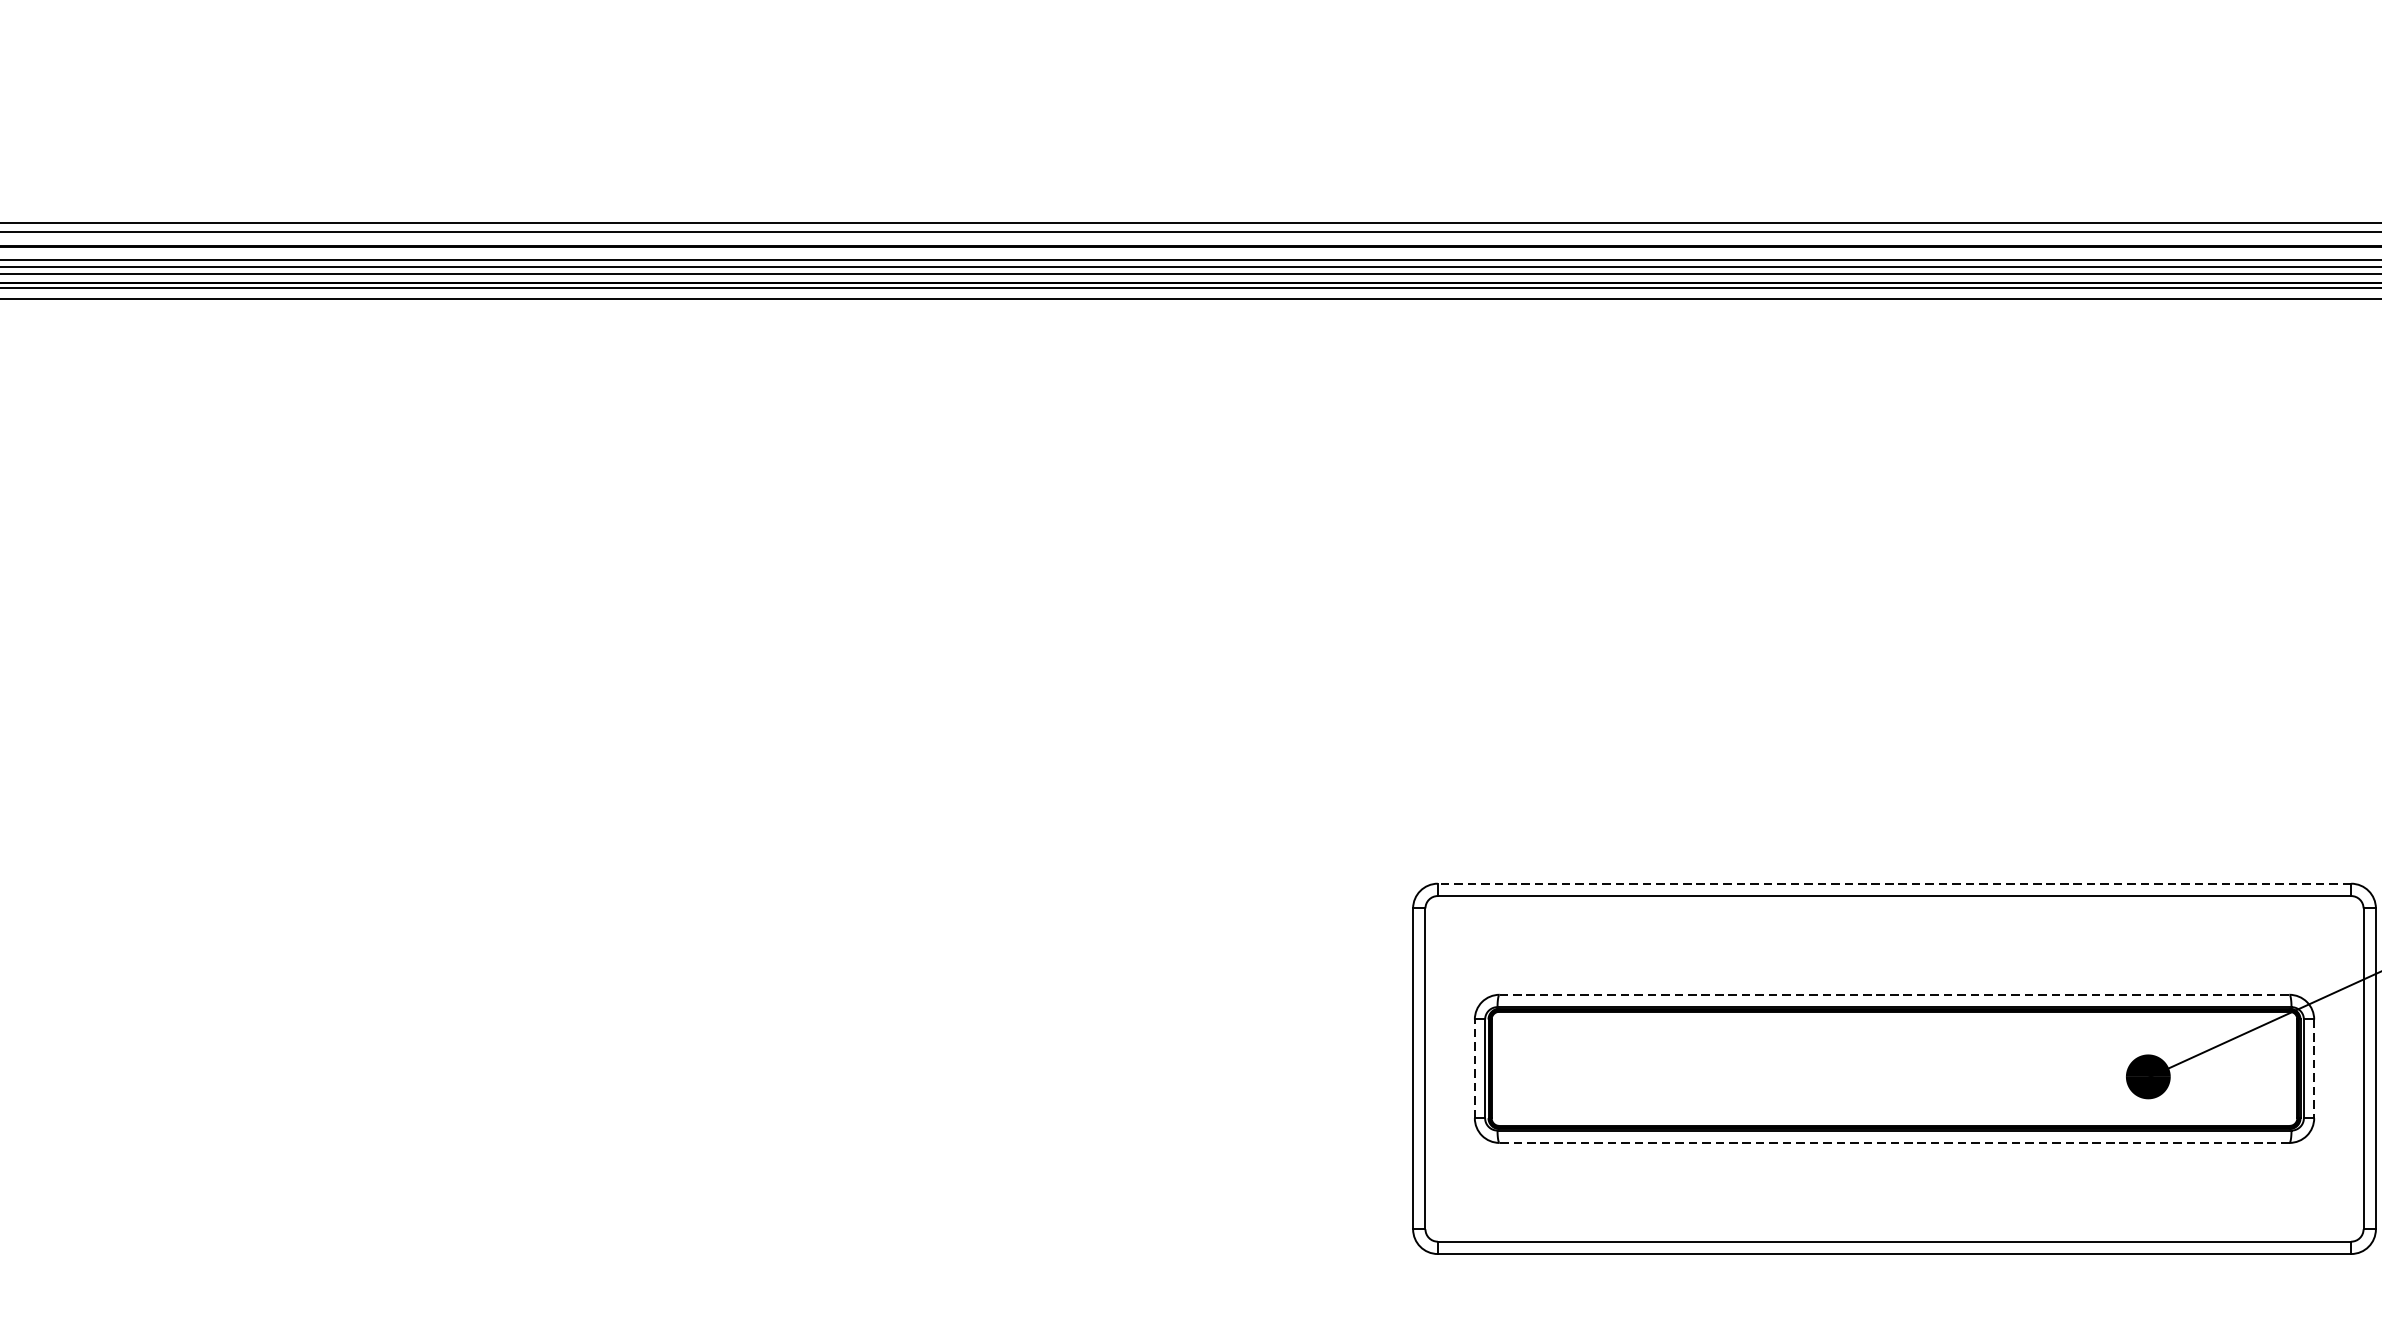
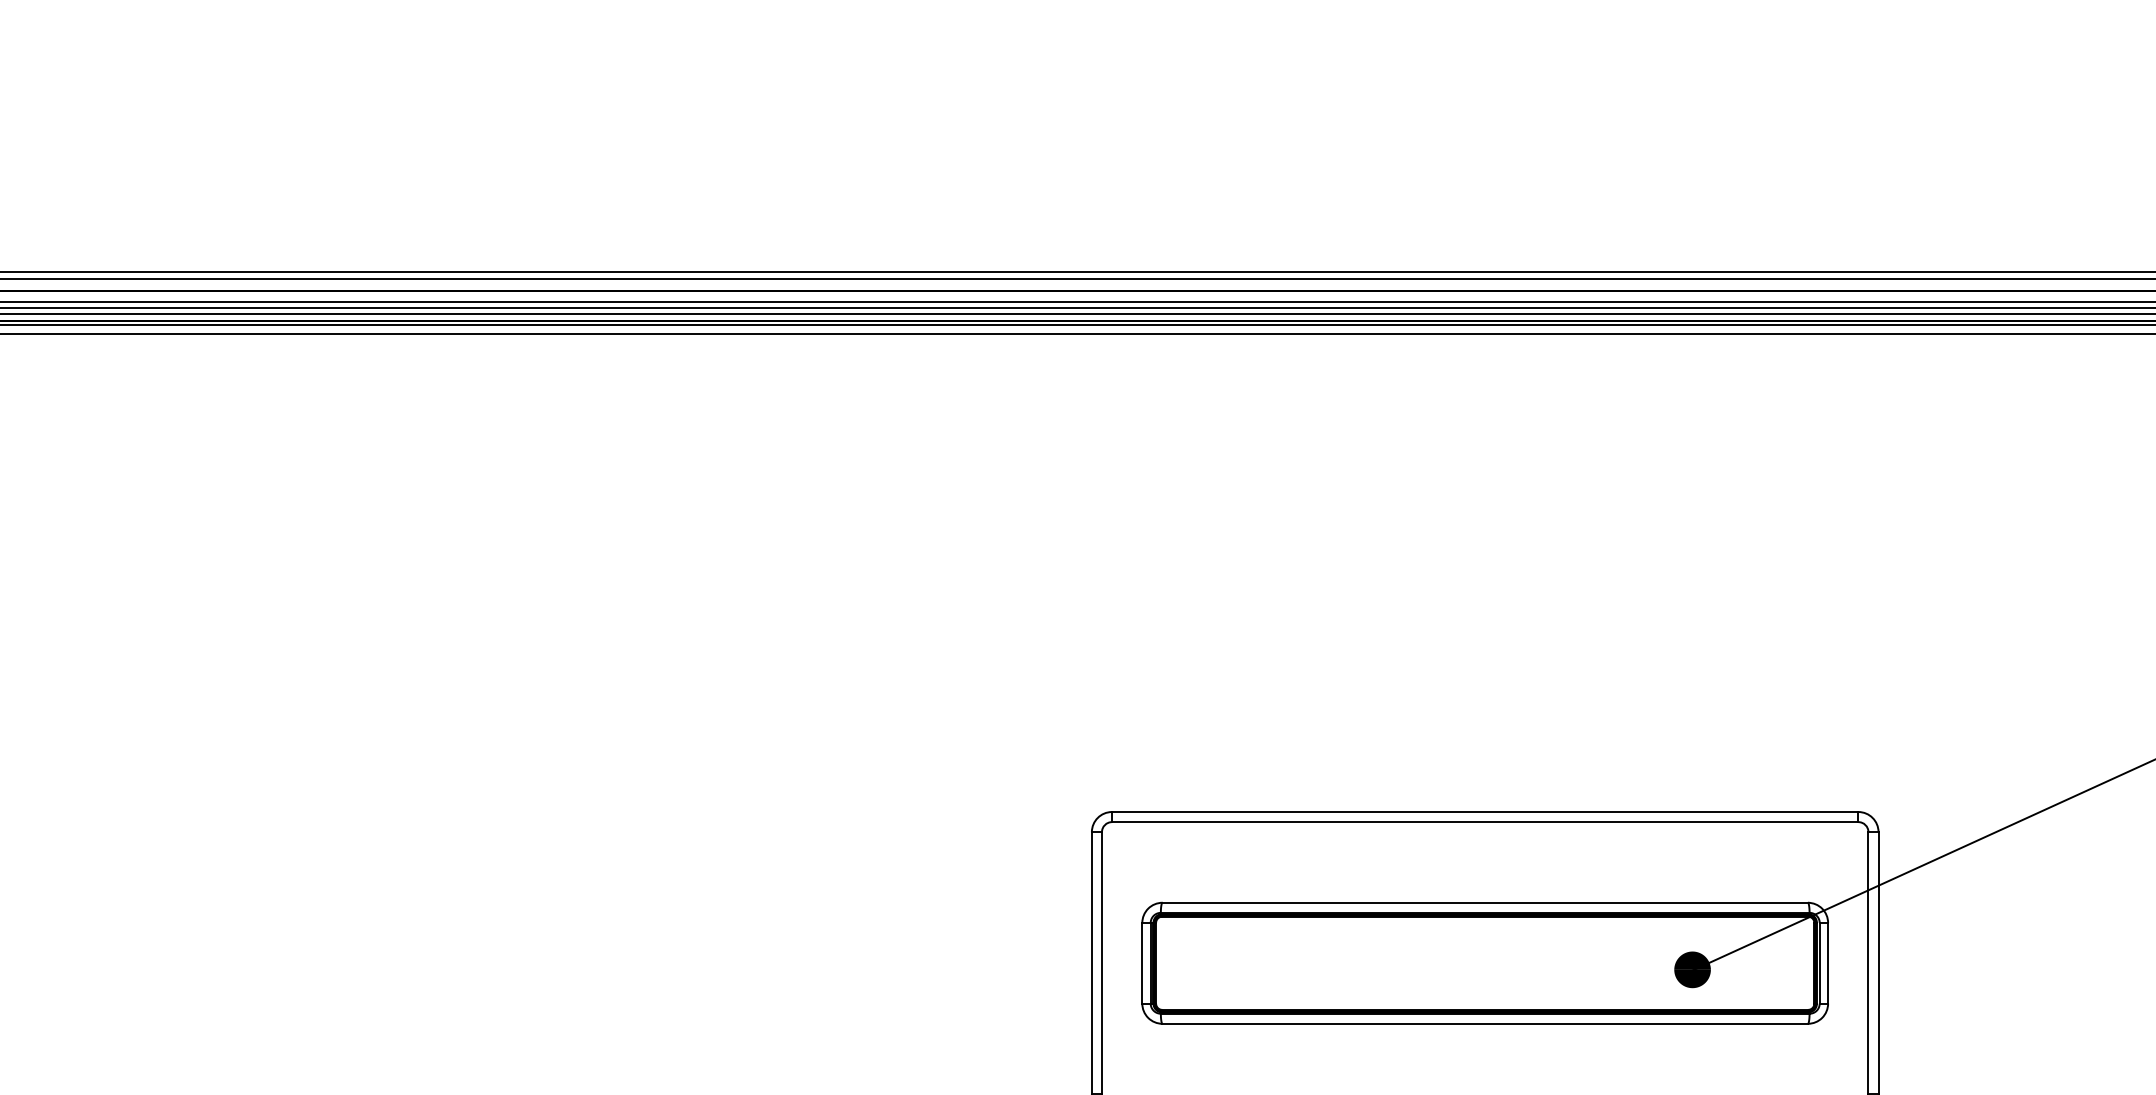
line: (1893, 884) -> (1484, 812), dashed -> solid
line: (1894, 994) -> (1485, 902), dashed -> solid
line: (1475, 1067) -> (1142, 962), dashed -> solid
line: (2314, 1069) -> (1828, 963), dashed -> solid
line: (1894, 1142) -> (1485, 1023), dashed -> solid

